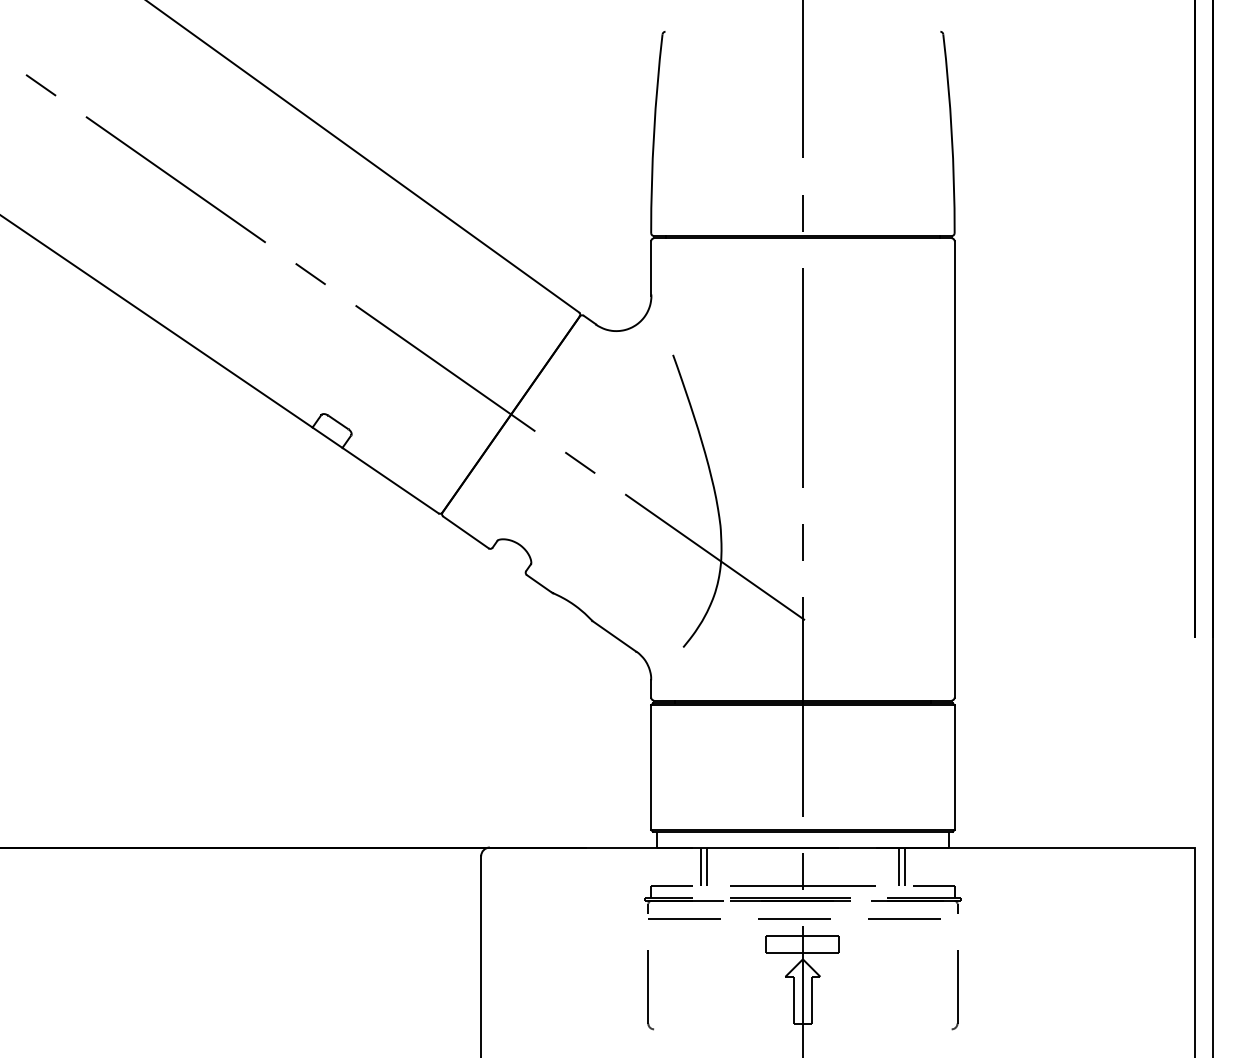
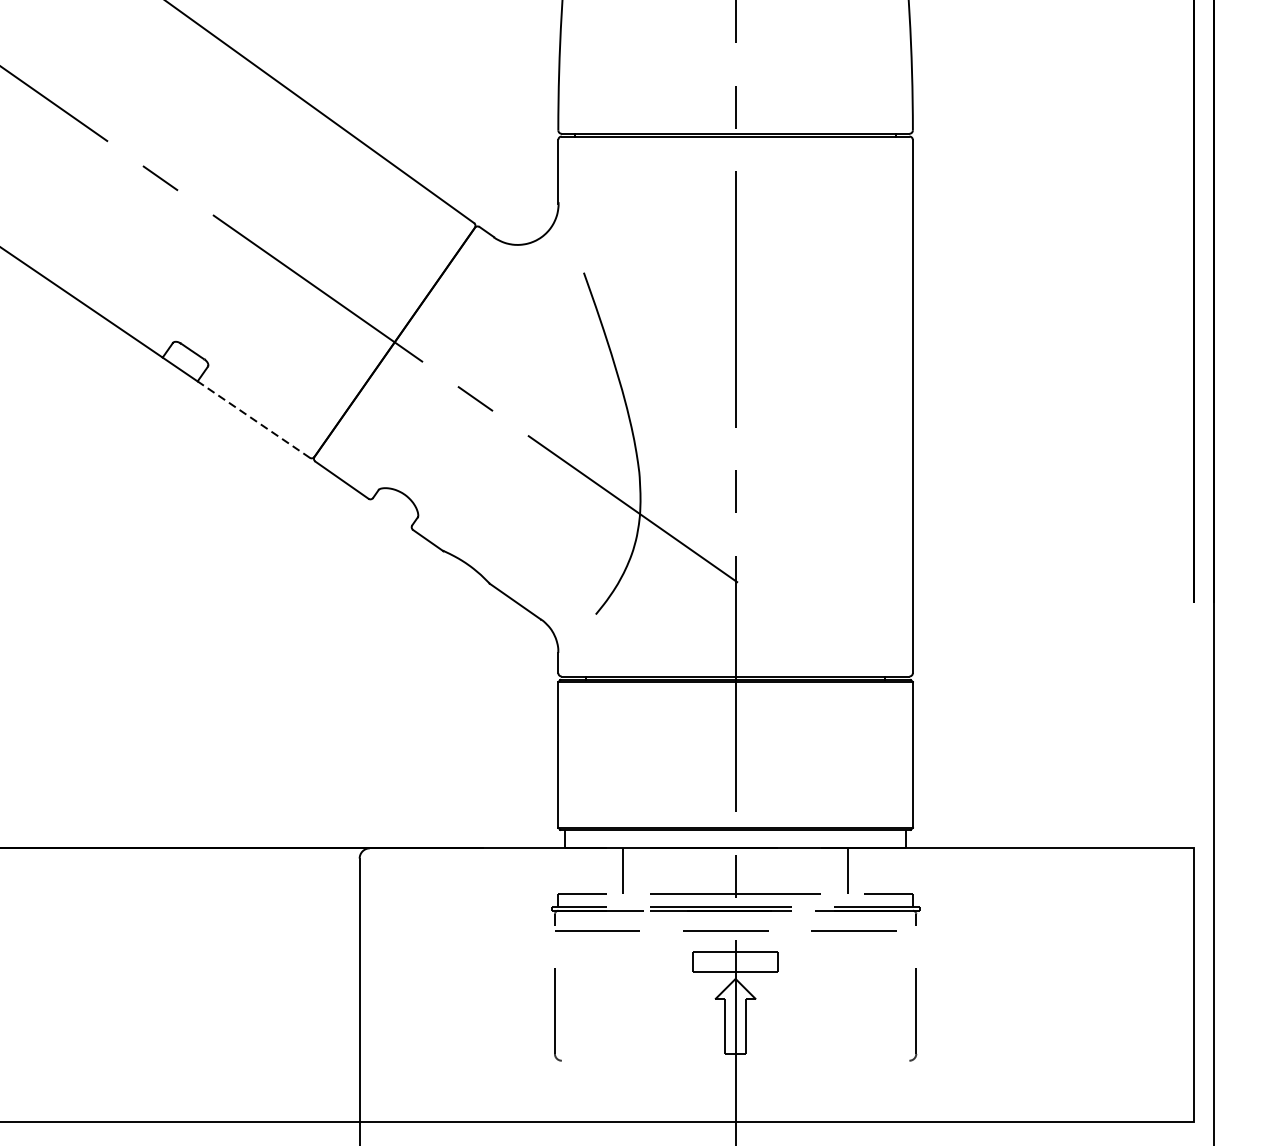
line: (390, 480) -> (253, 419), solid -> dashed
line: (700, 866) -> (615, 870), removed
line: (905, 866) -> (855, 870), removed

